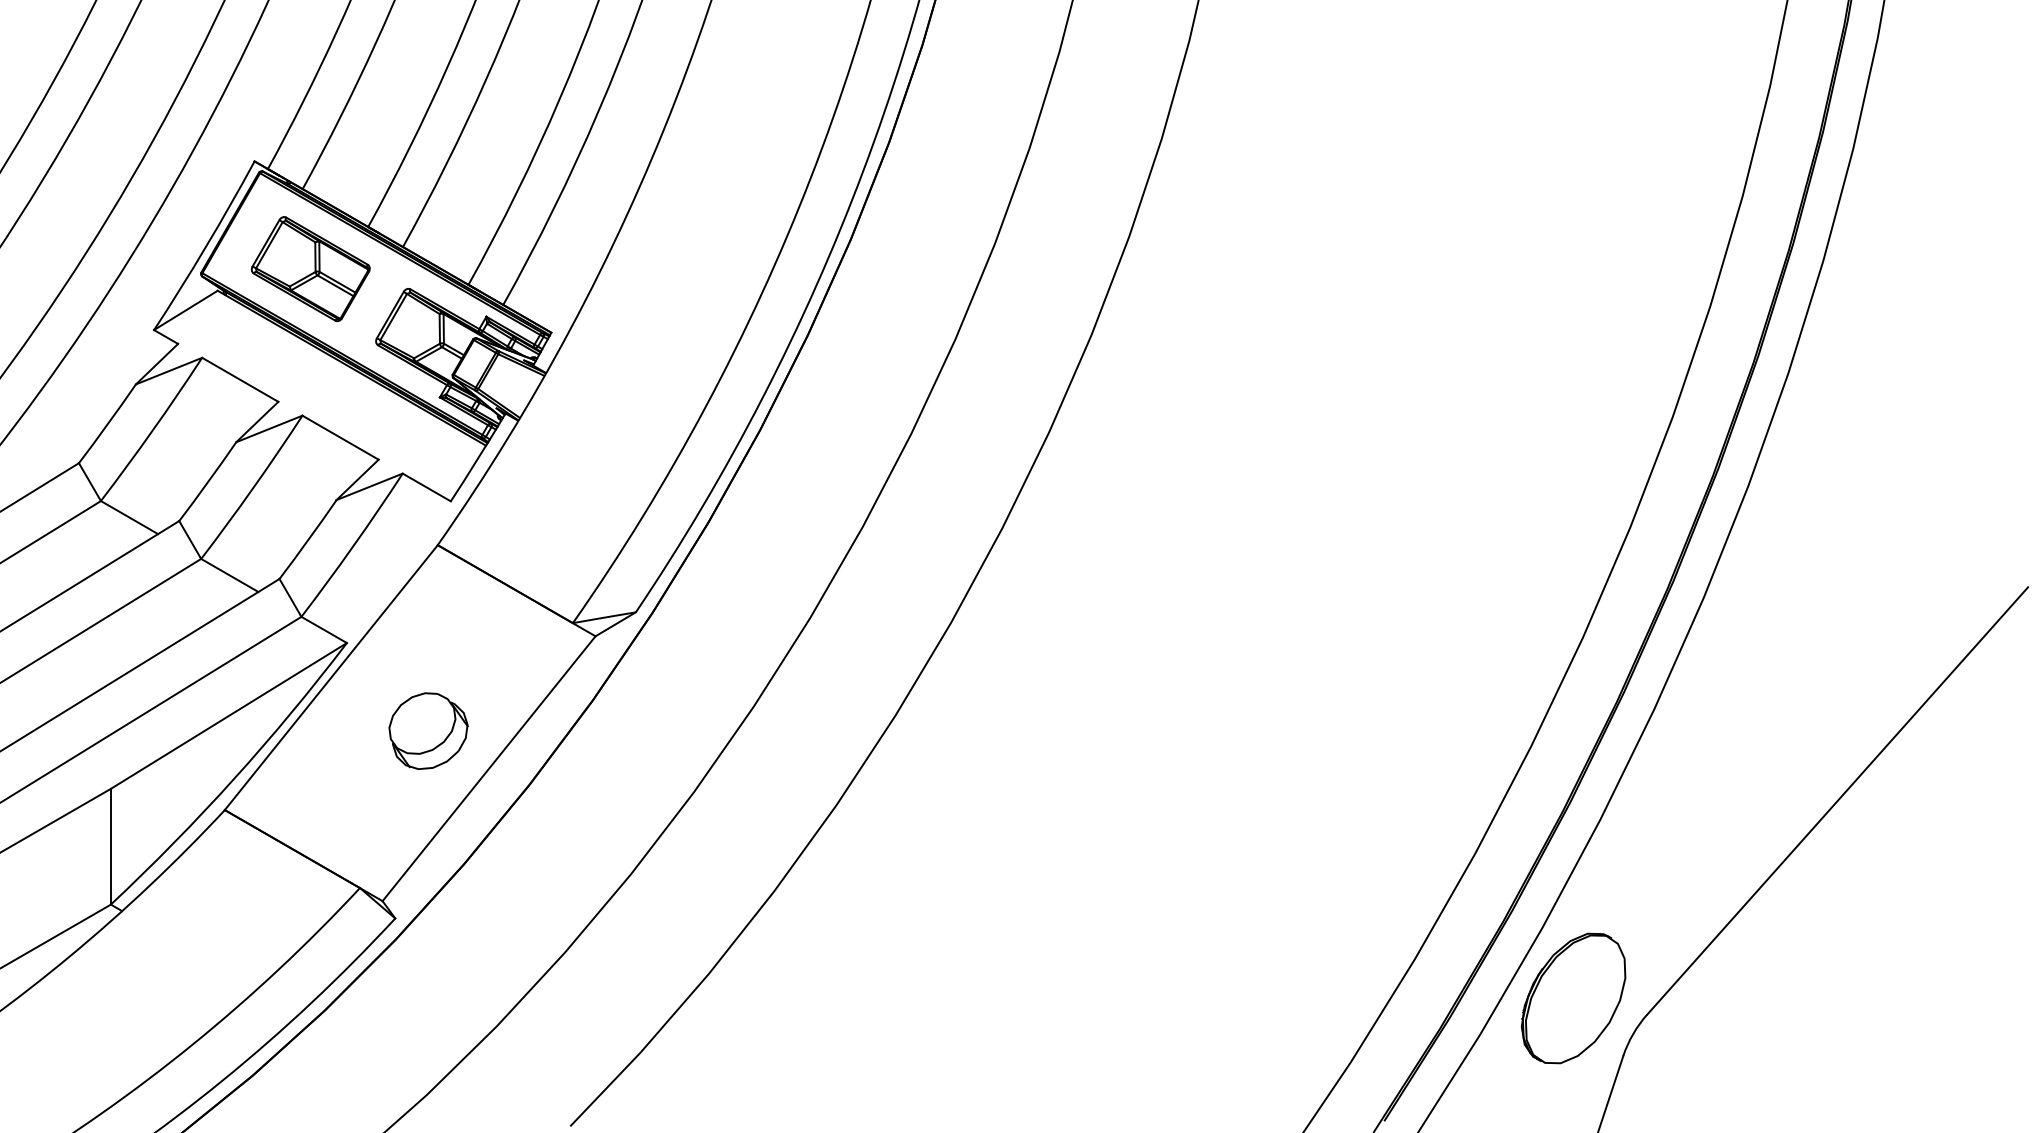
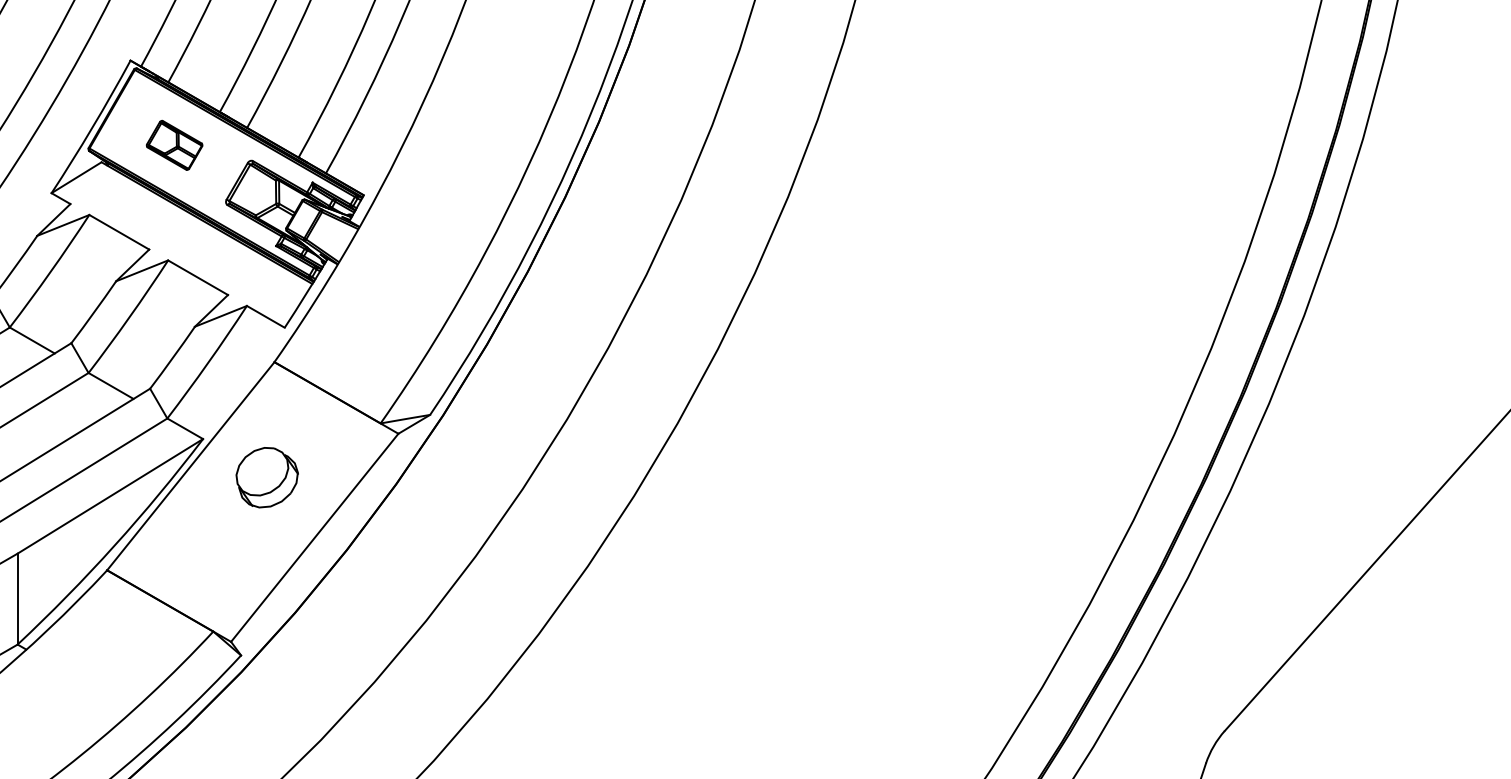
part: (310, 269) -> (174, 145), size x0.6
part: (428, 730) -> (267, 477), moved
part: (1573, 998) -> (1166, 718), removed

